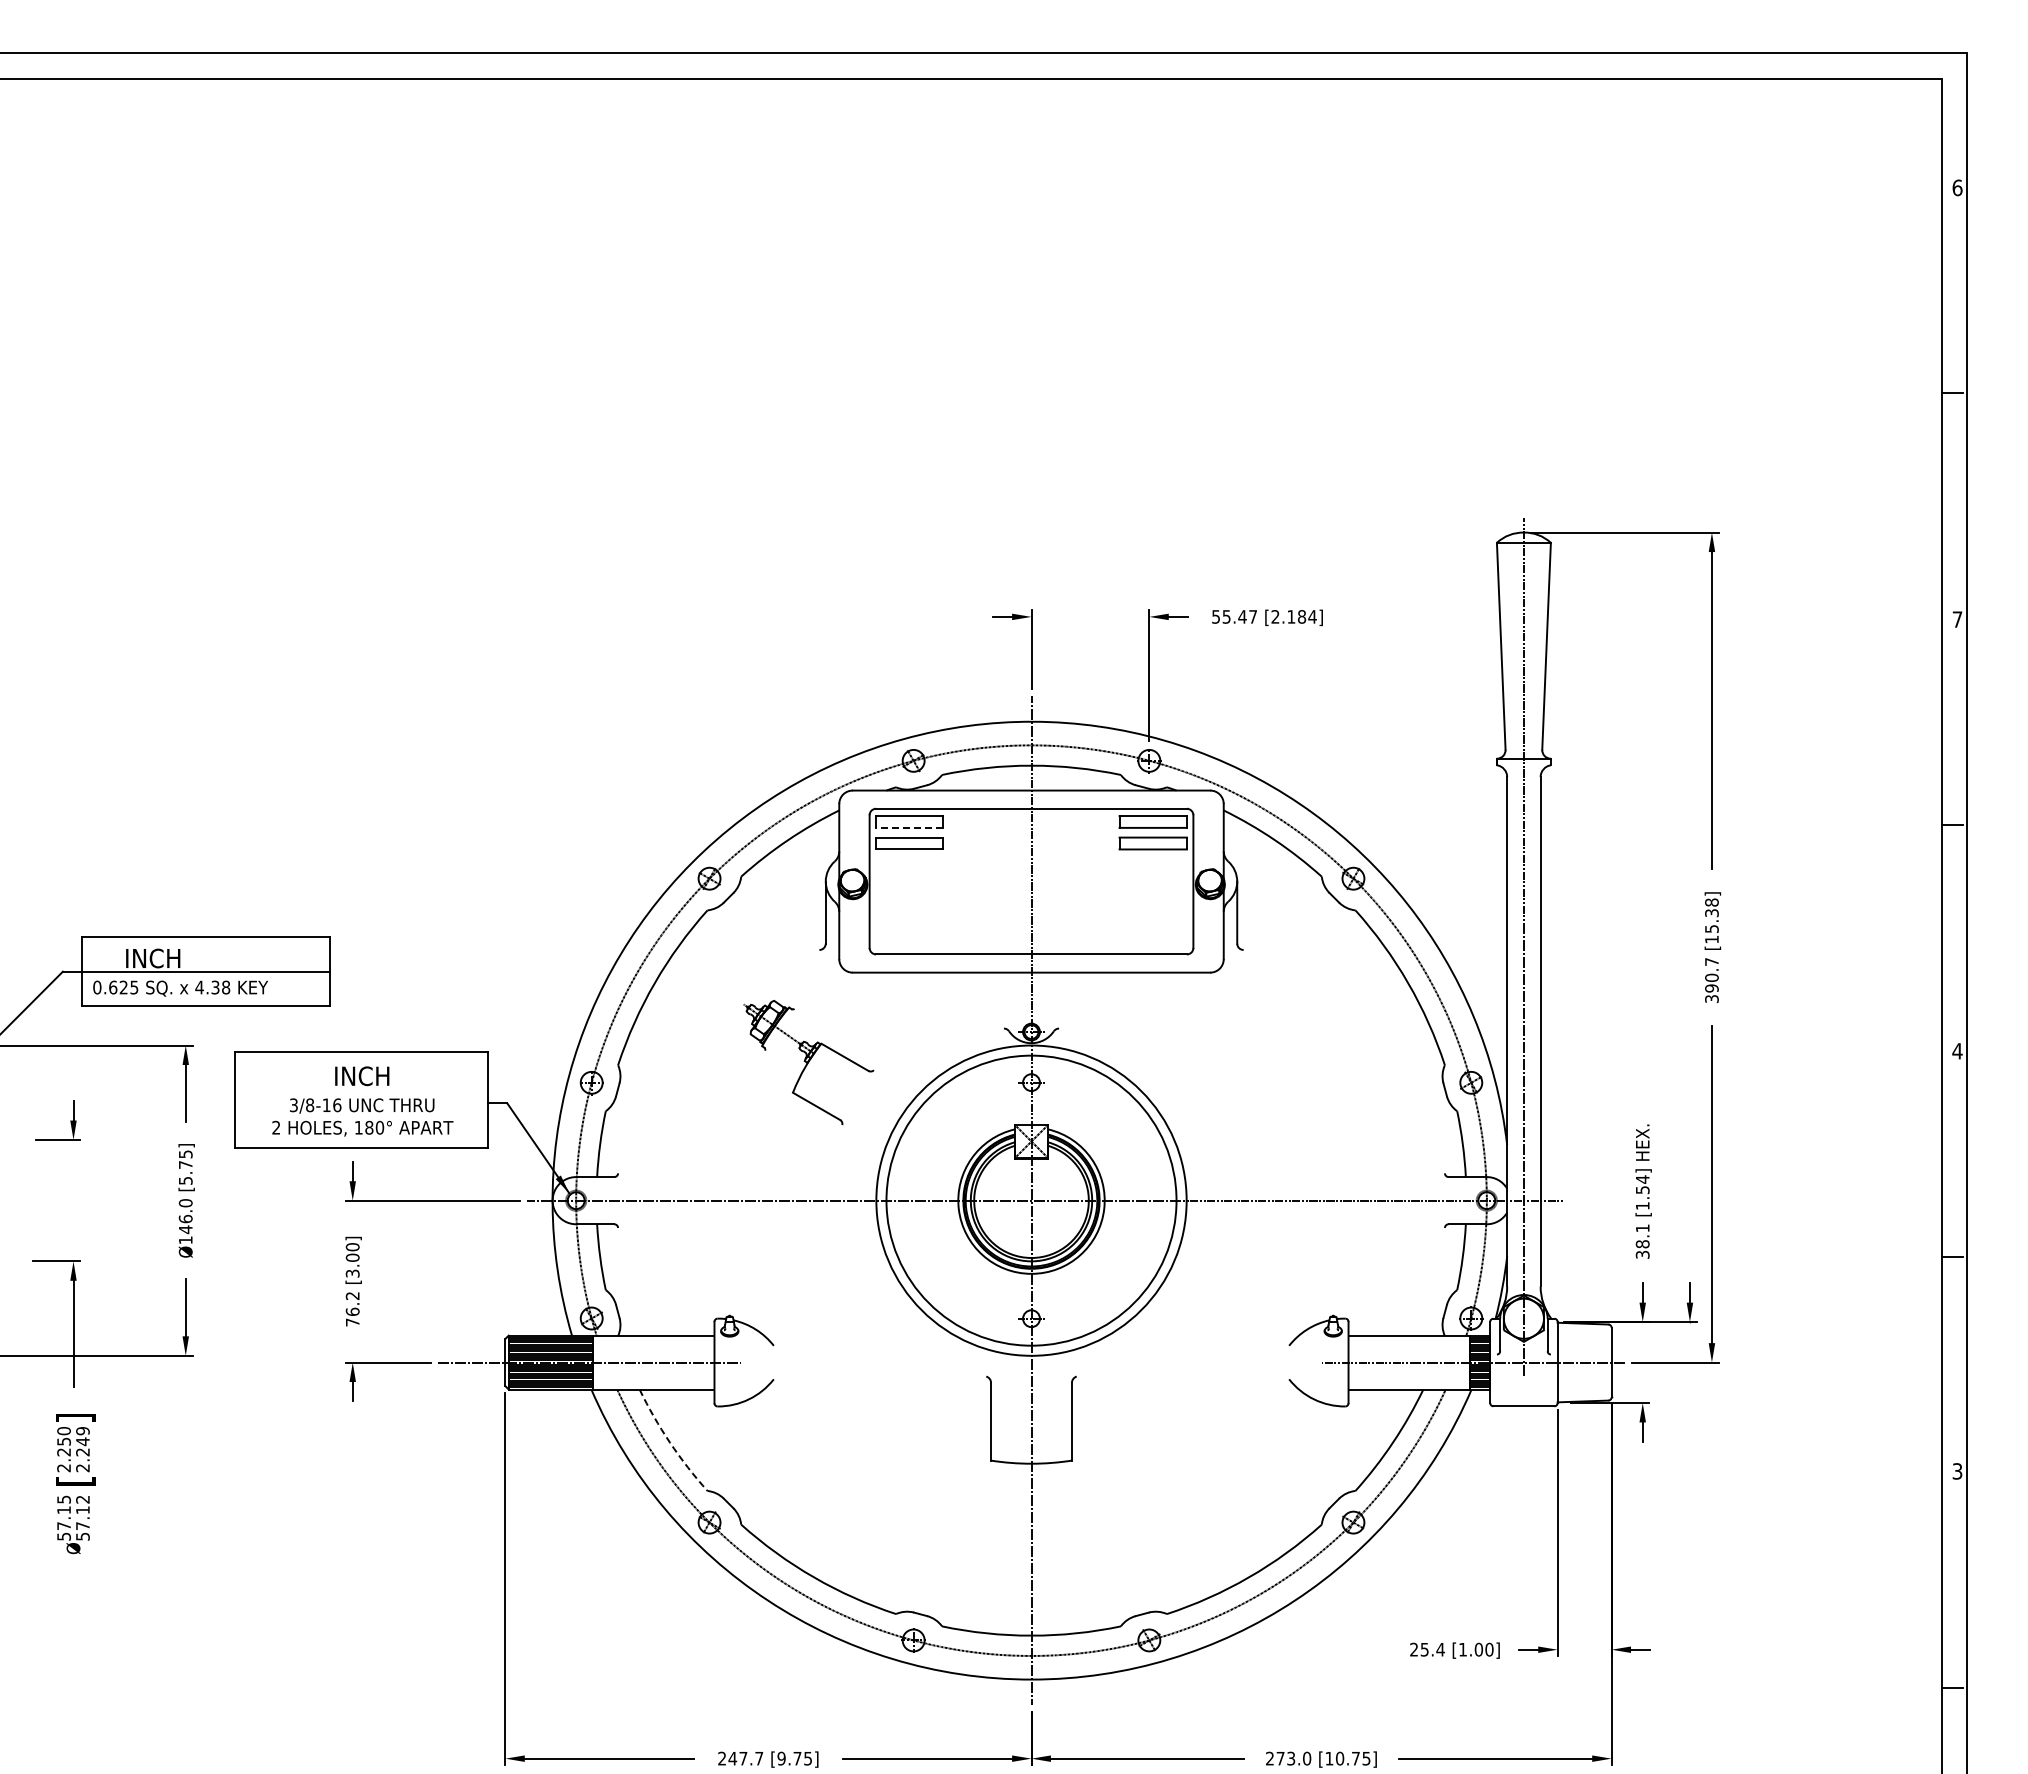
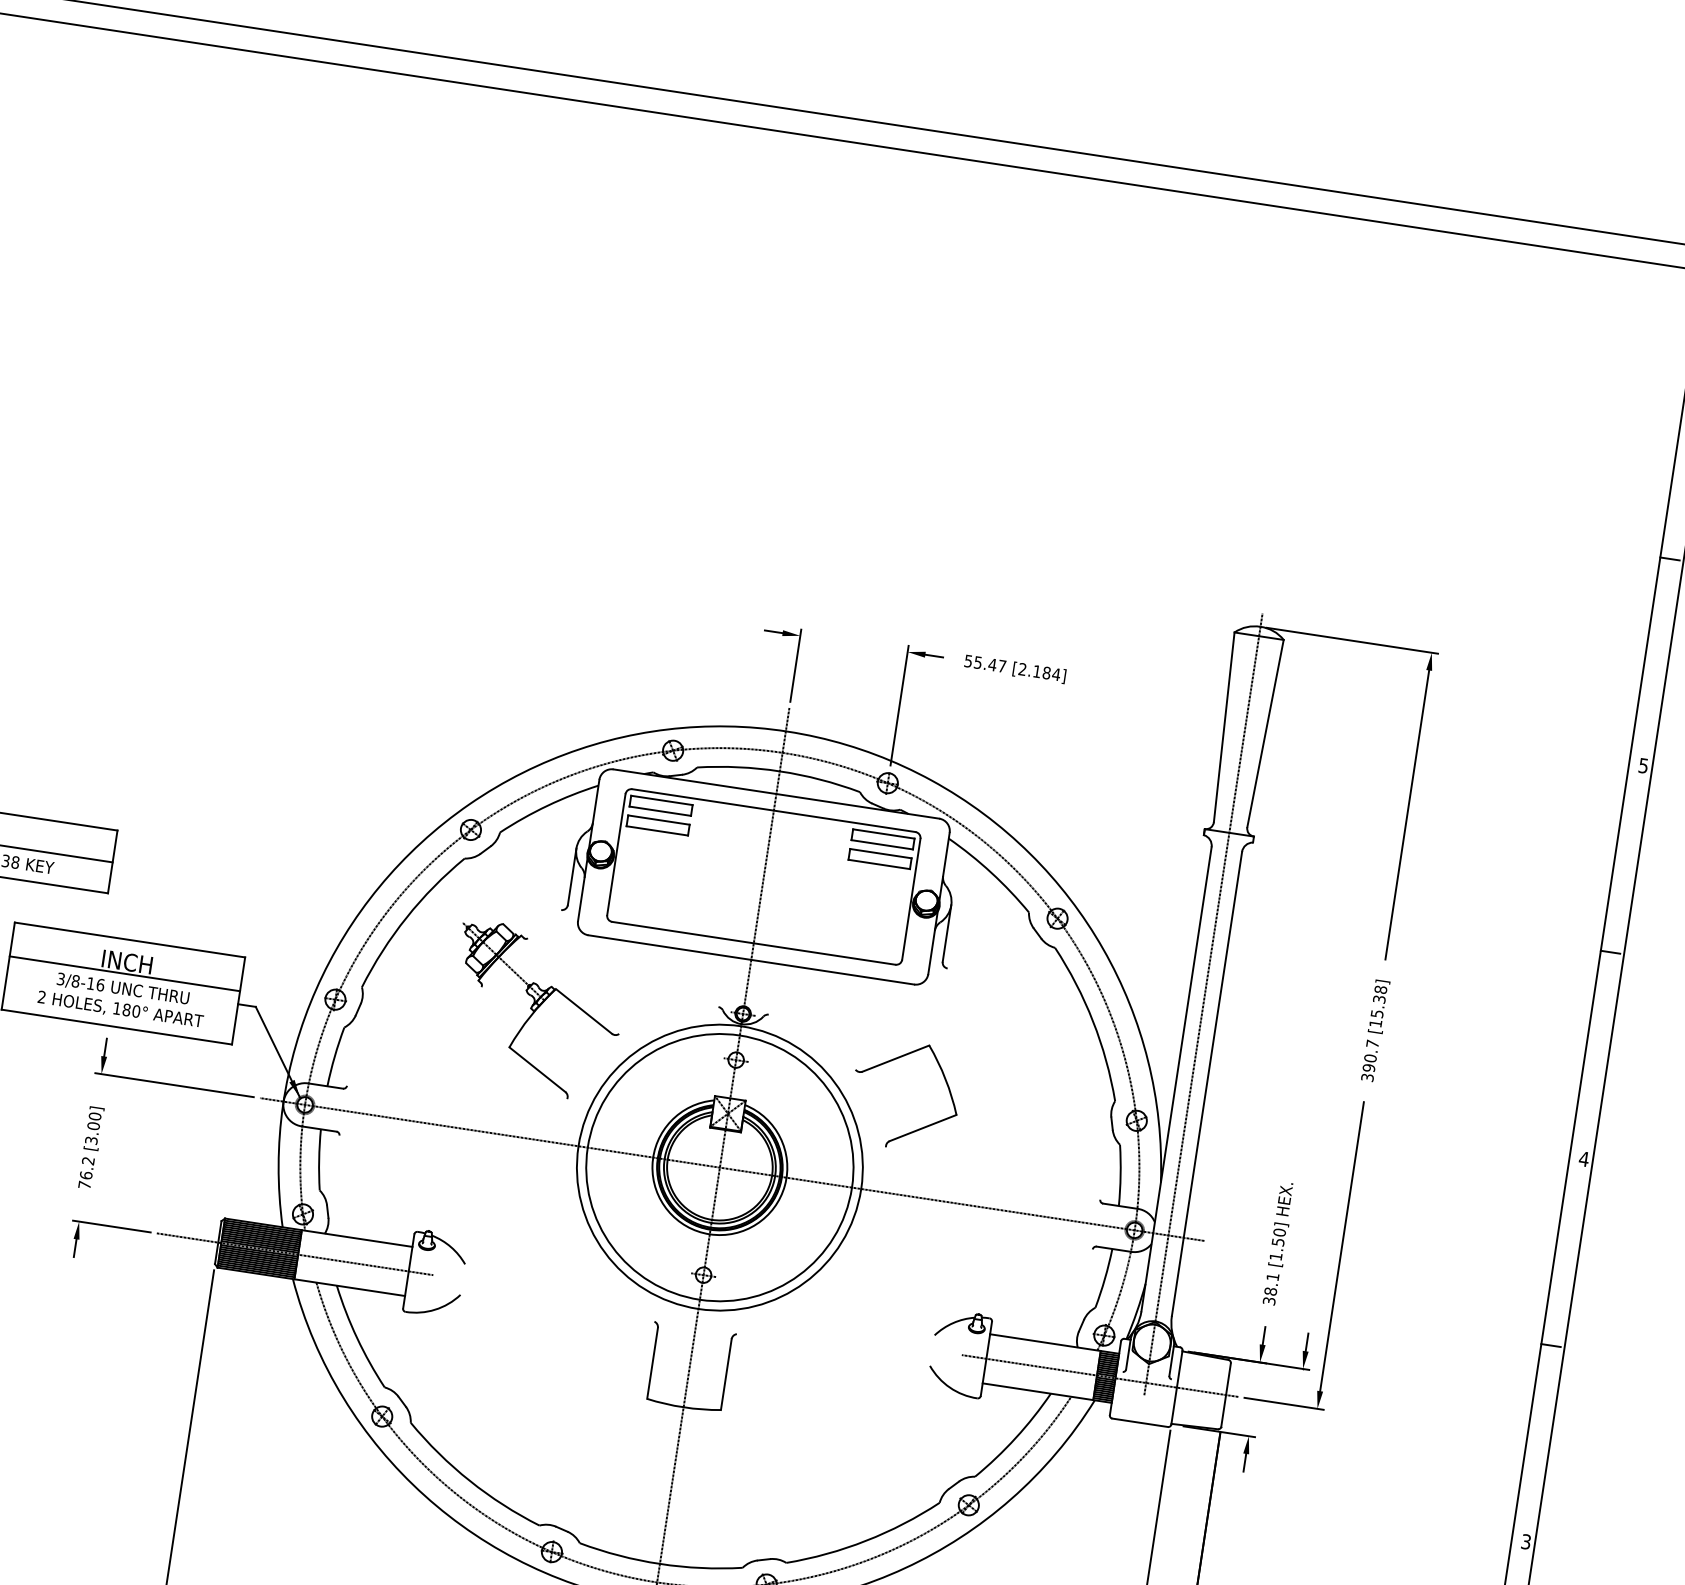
text: (1957, 619) -> (1643, 765), 7 -> 5
line: (909, 827) -> (660, 810), dashed -> solid
part: (1197, 1059) -> (890, 1061), added
part: (808, 1062) -> (535, 1011), size x1.43
line: (361, 1089) -> (124, 974), added
text: (1642, 1179) -> (1279, 1232), [1.54] -> [1.50]
arc: (670, 1442) -> (357, 1338), dashed -> solid

